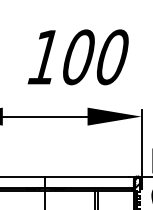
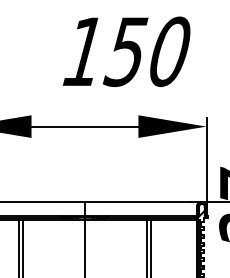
text: (77, 57) -> (125, 51), 100 -> 150

